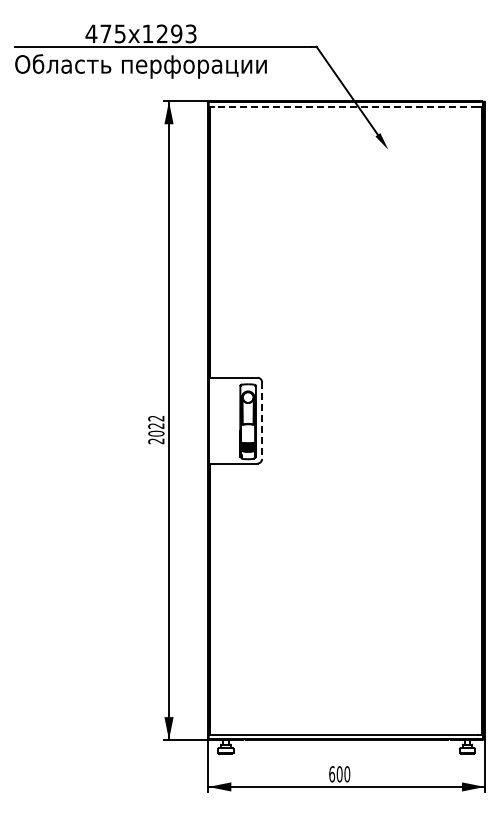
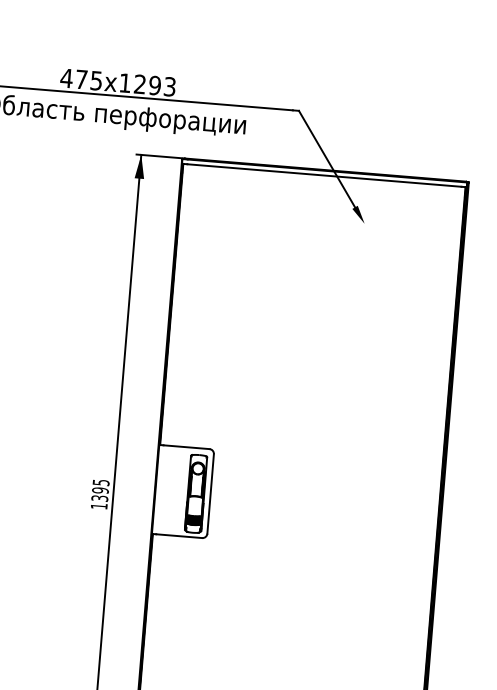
line: (345, 106) -> (323, 175), dashed -> solid
line: (262, 421) -> (210, 494), dashed -> solid
text: (156, 429) -> (100, 494), 2022 -> 1395

